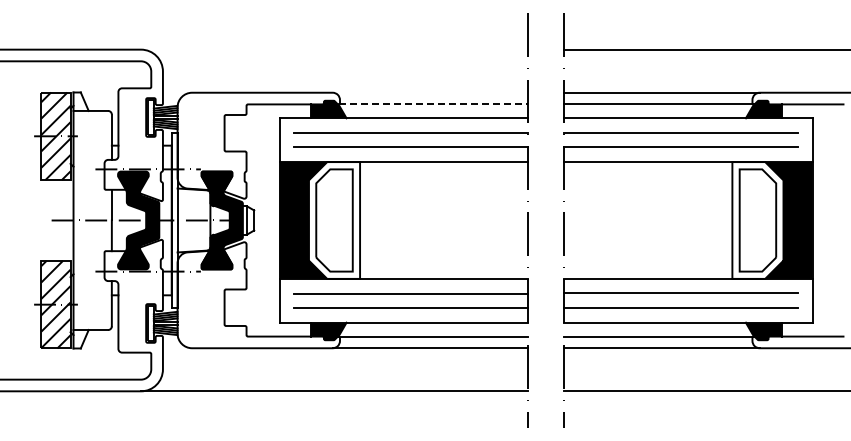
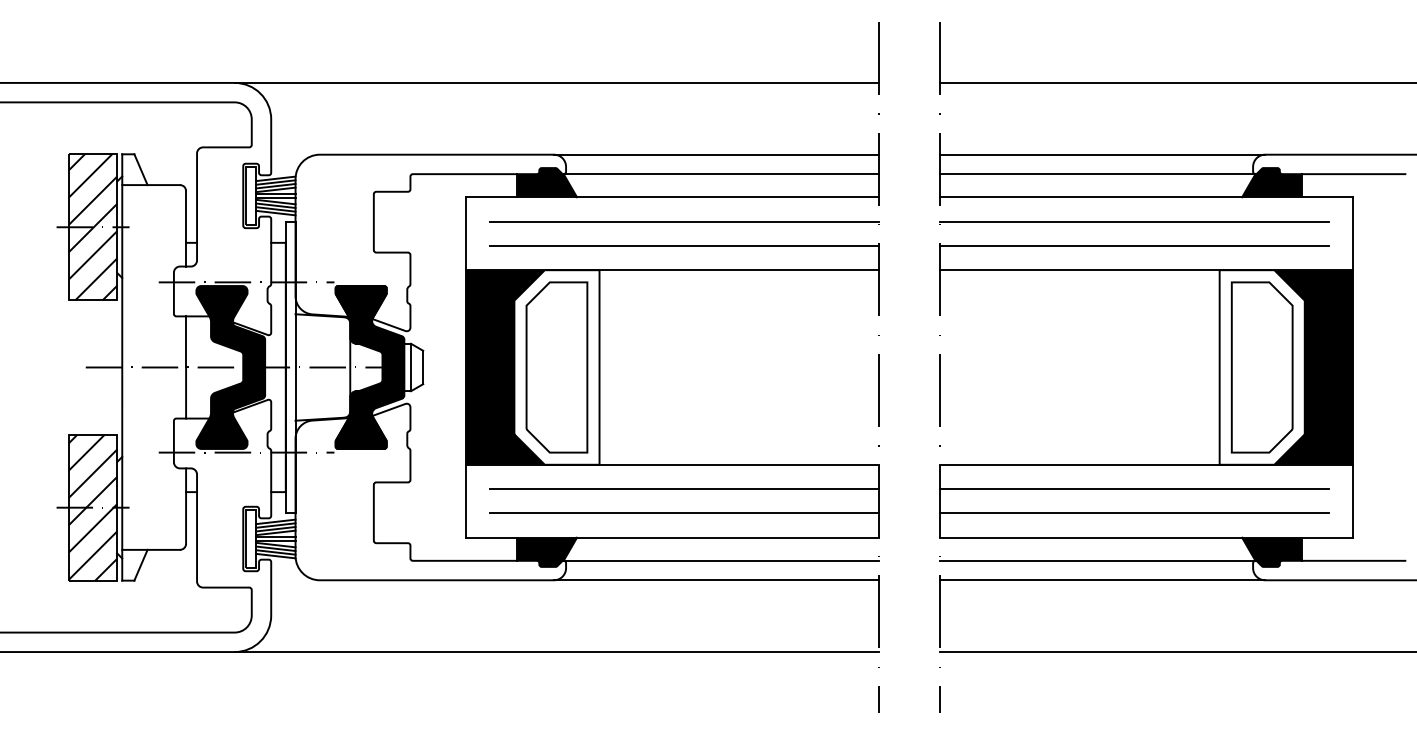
line: (334, 49) -> (556, 82), added
line: (429, 92) -> (715, 154), added
line: (433, 104) -> (721, 174), dashed -> solid

